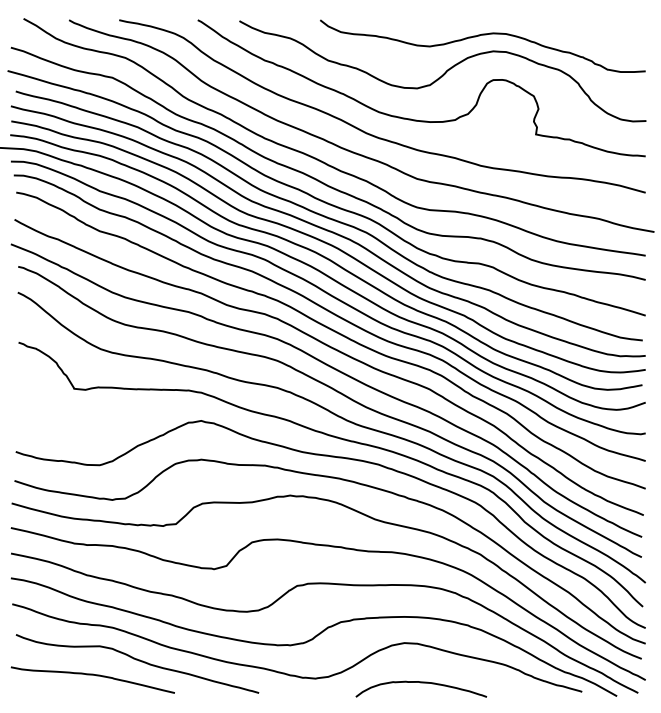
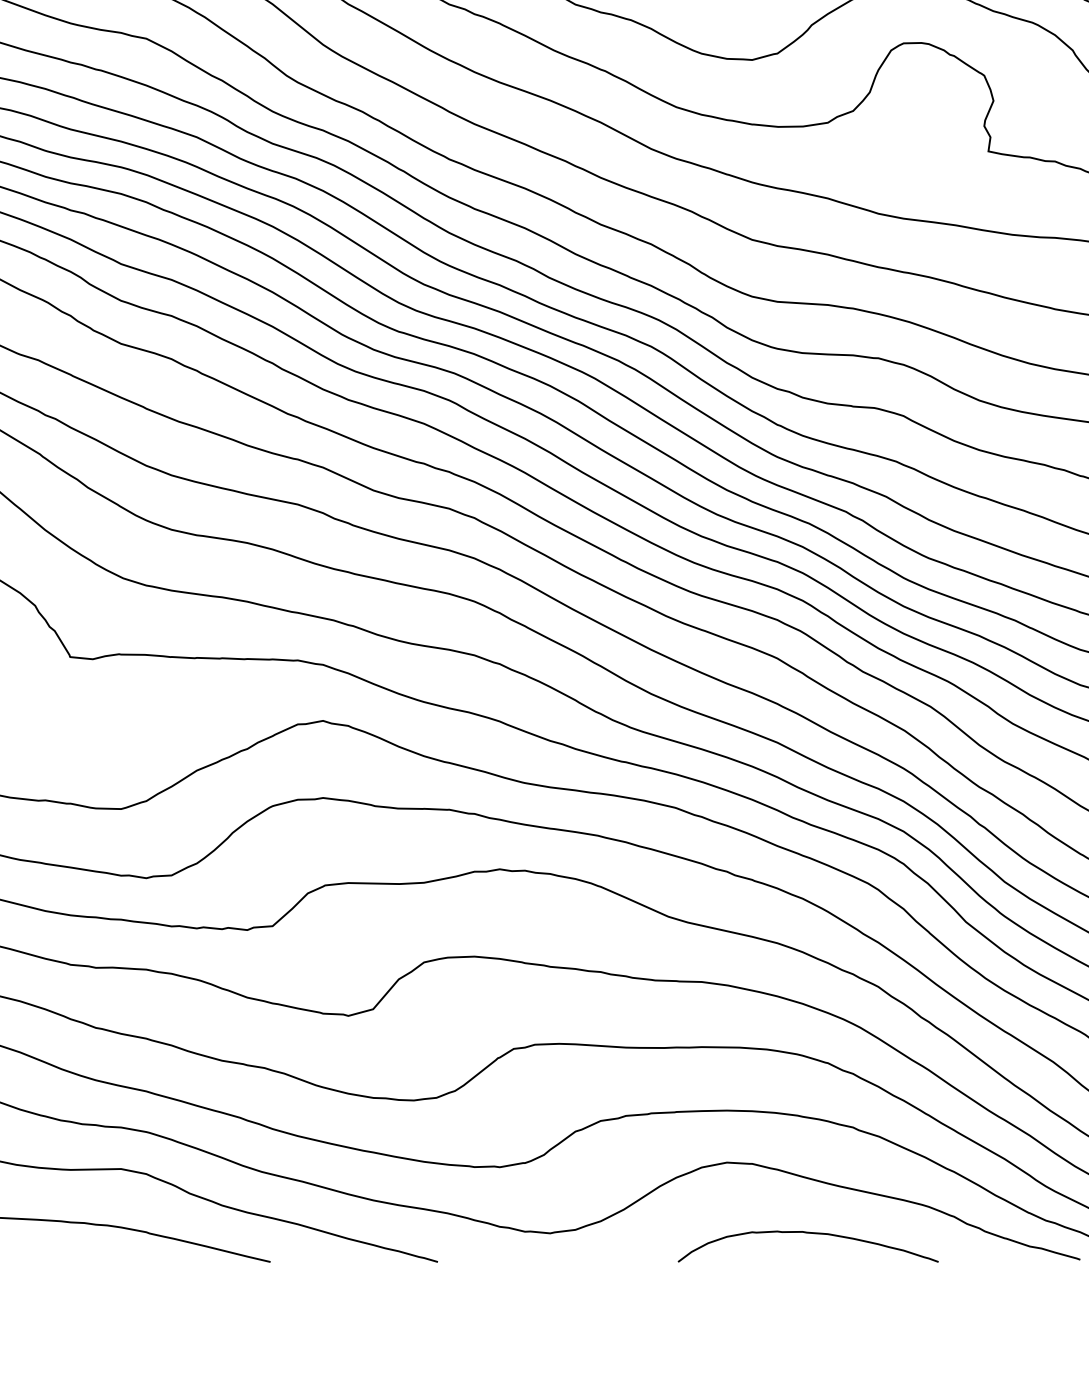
curve: (421, 683) -> (808, 1235), moved

